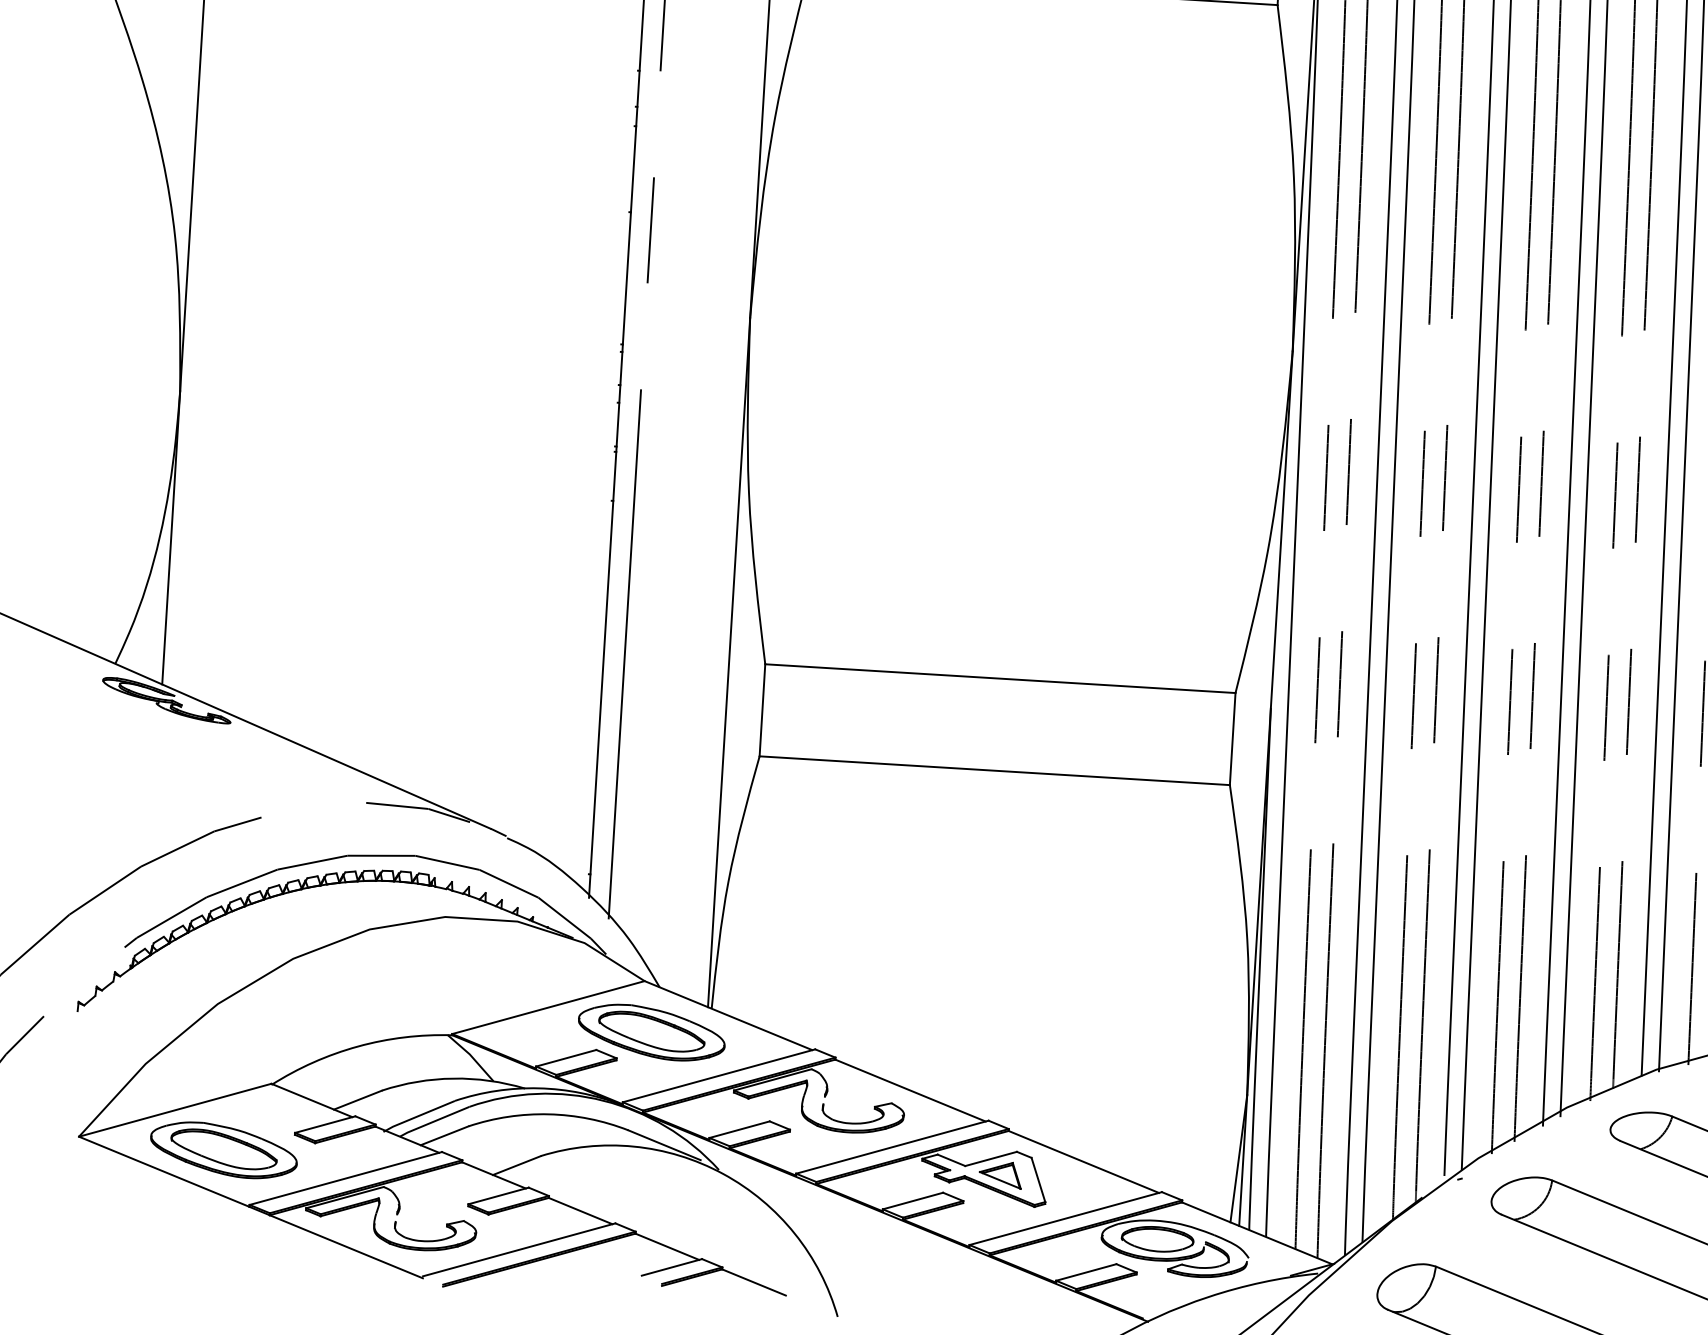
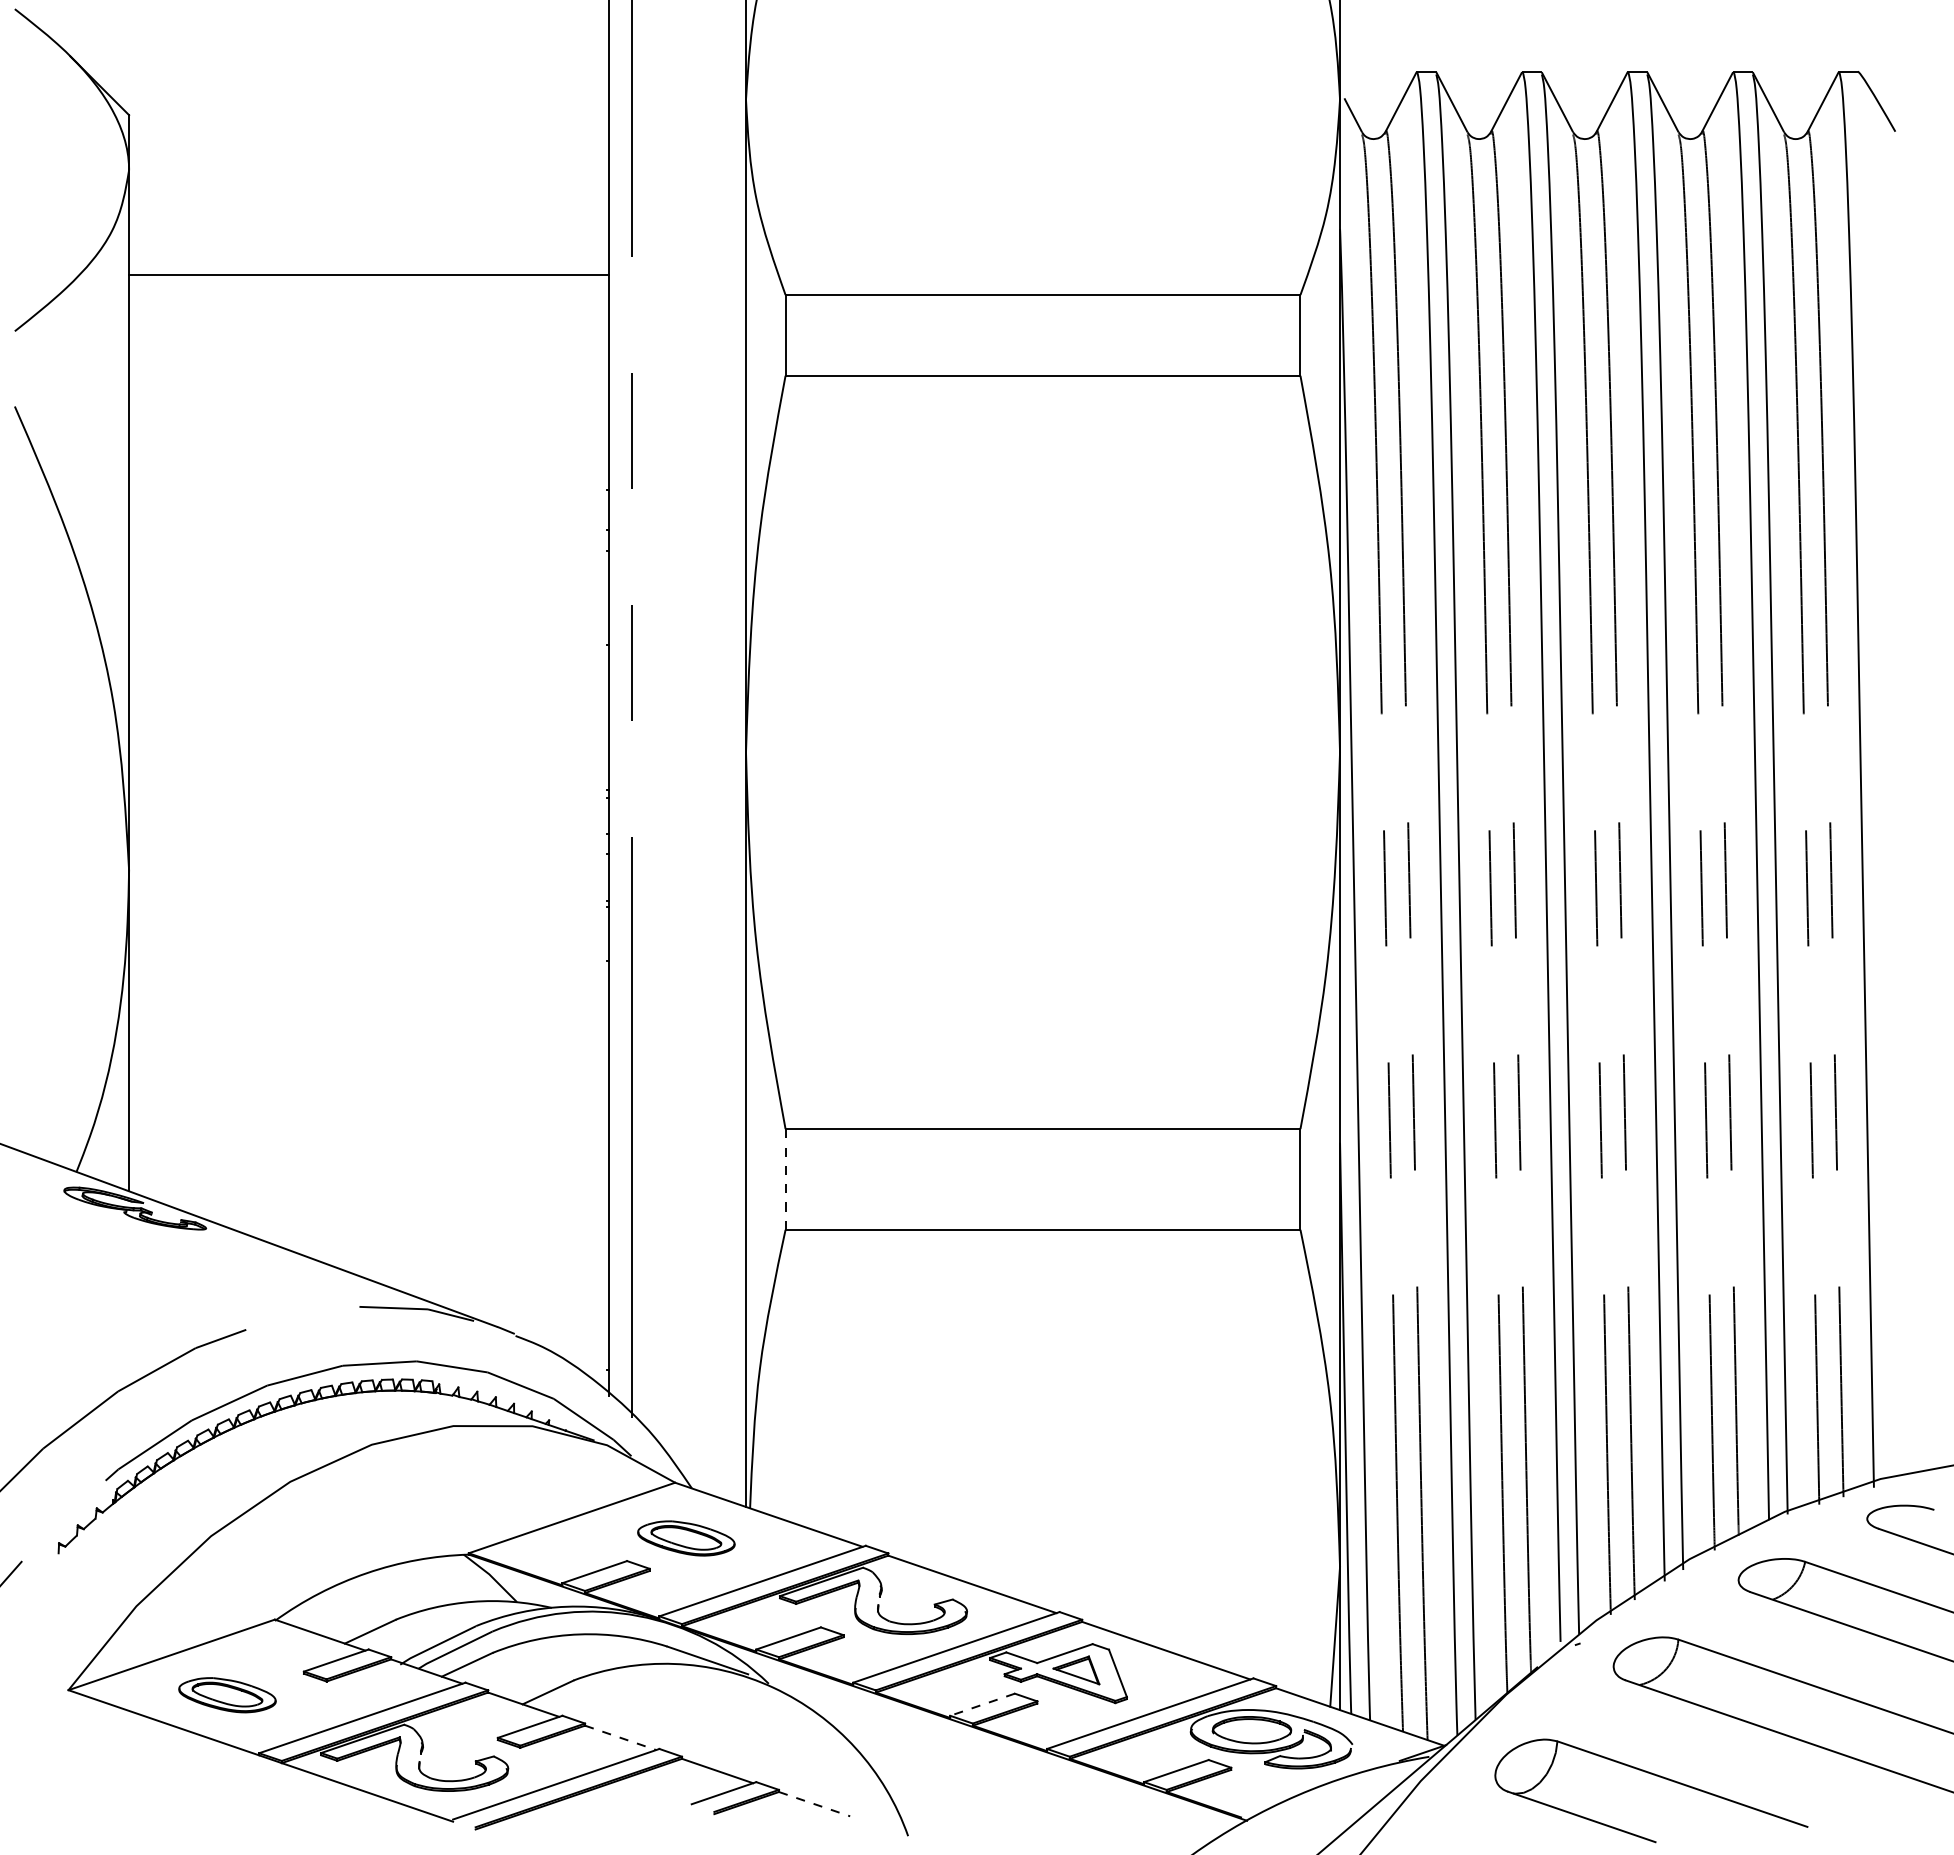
line: (762, 709) -> (785, 1178), solid -> dashed
part: (651, 1032) -> (686, 1538), size x0.6
part: (224, 1149) -> (227, 1694), size x0.6
line: (912, 1200) -> (982, 1704), solid -> dashed
line: (580, 1210) -> (620, 1737), solid -> dashed
line: (753, 1282) -> (814, 1804), solid -> dashed

